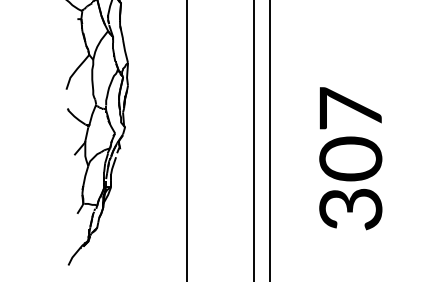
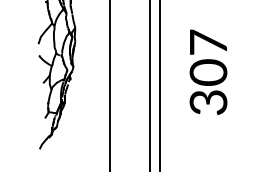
text: (350, 157) -> (208, 71), moved

